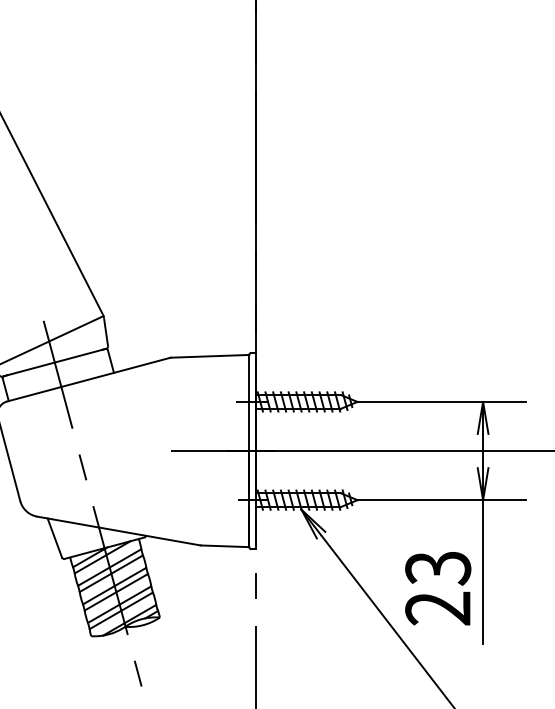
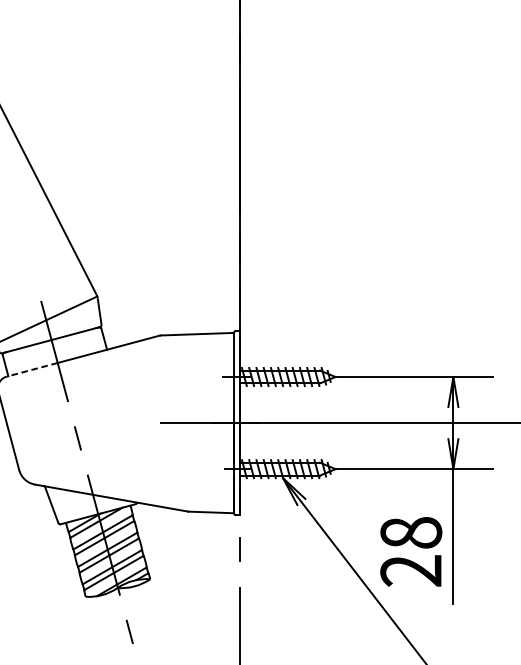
line: (33, 394) -> (31, 370), solid -> dashed
text: (438, 568) -> (411, 533), 23 -> 28

